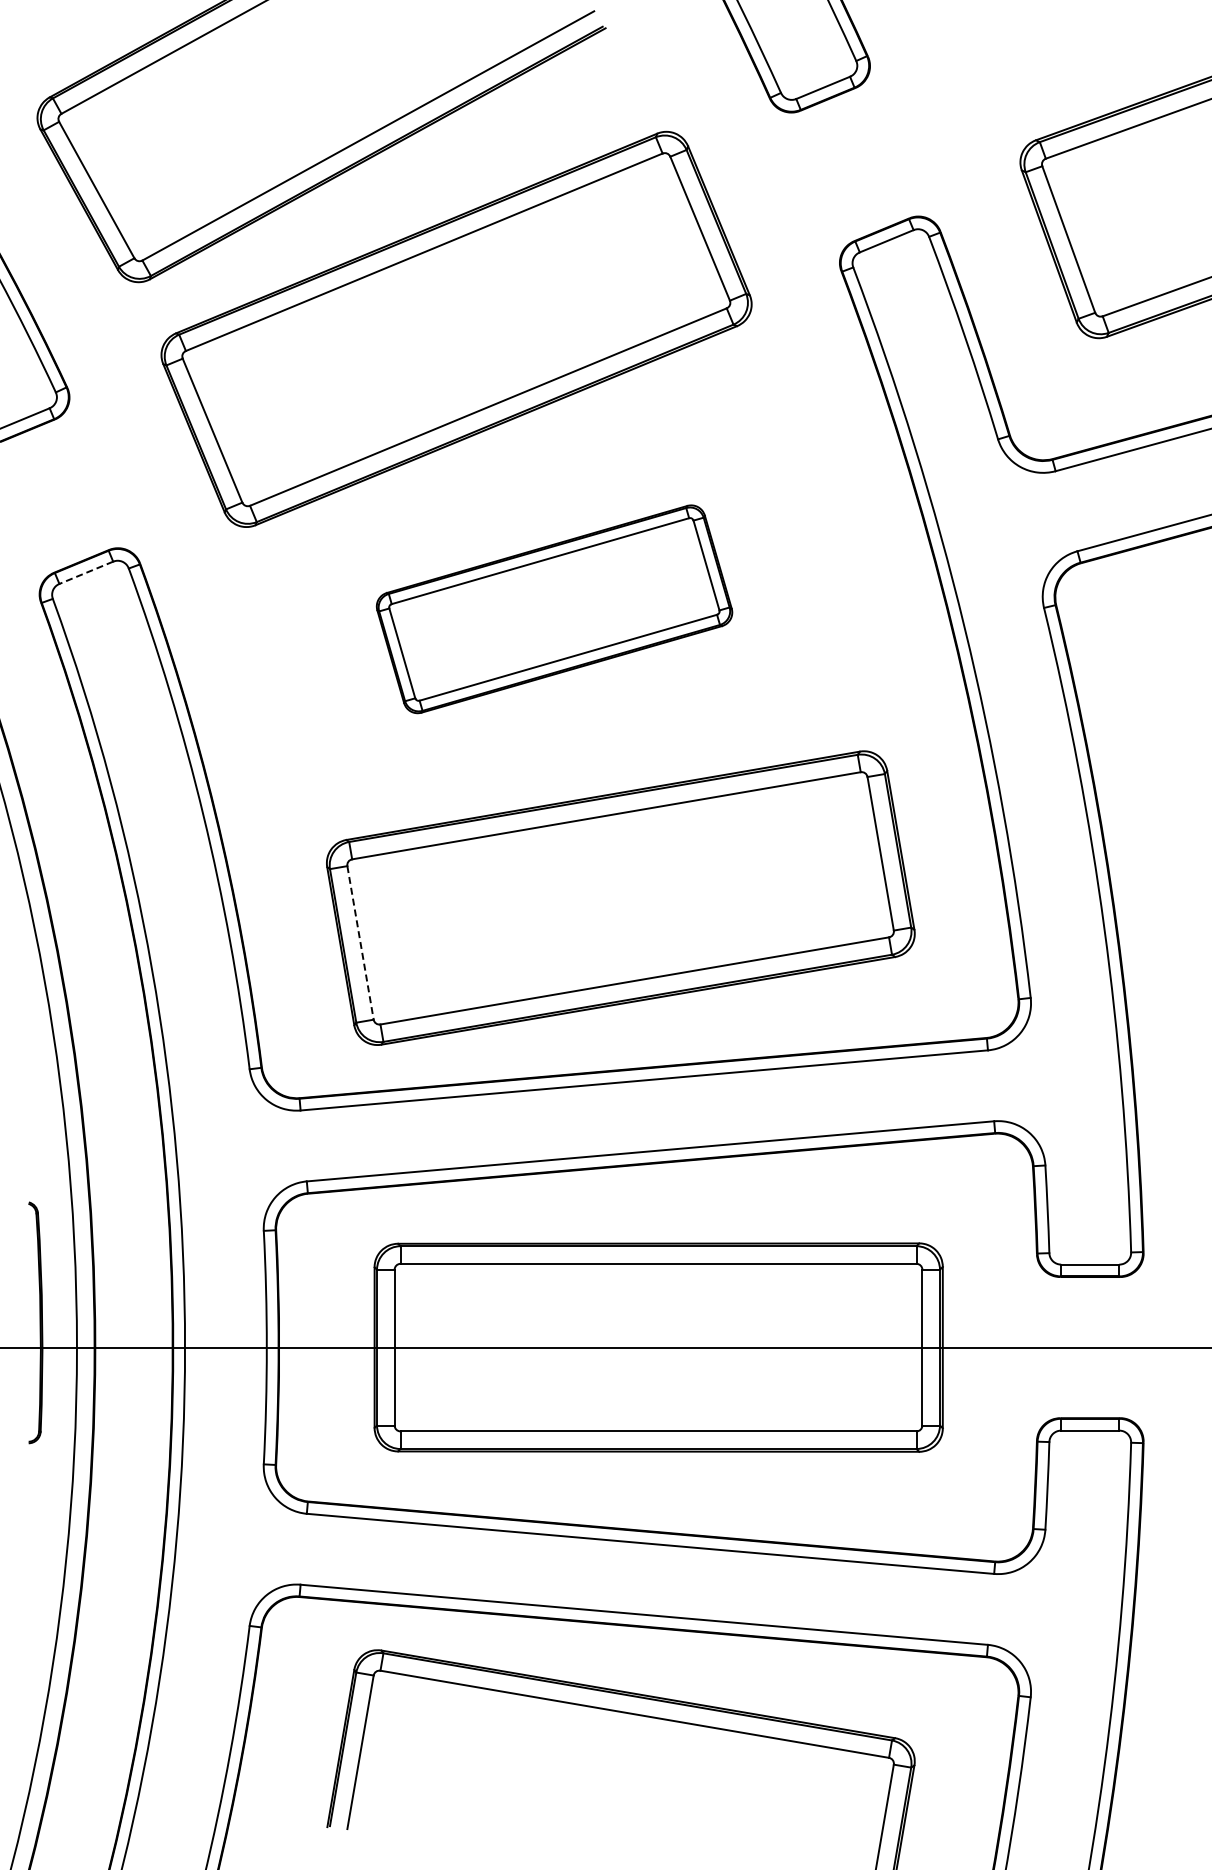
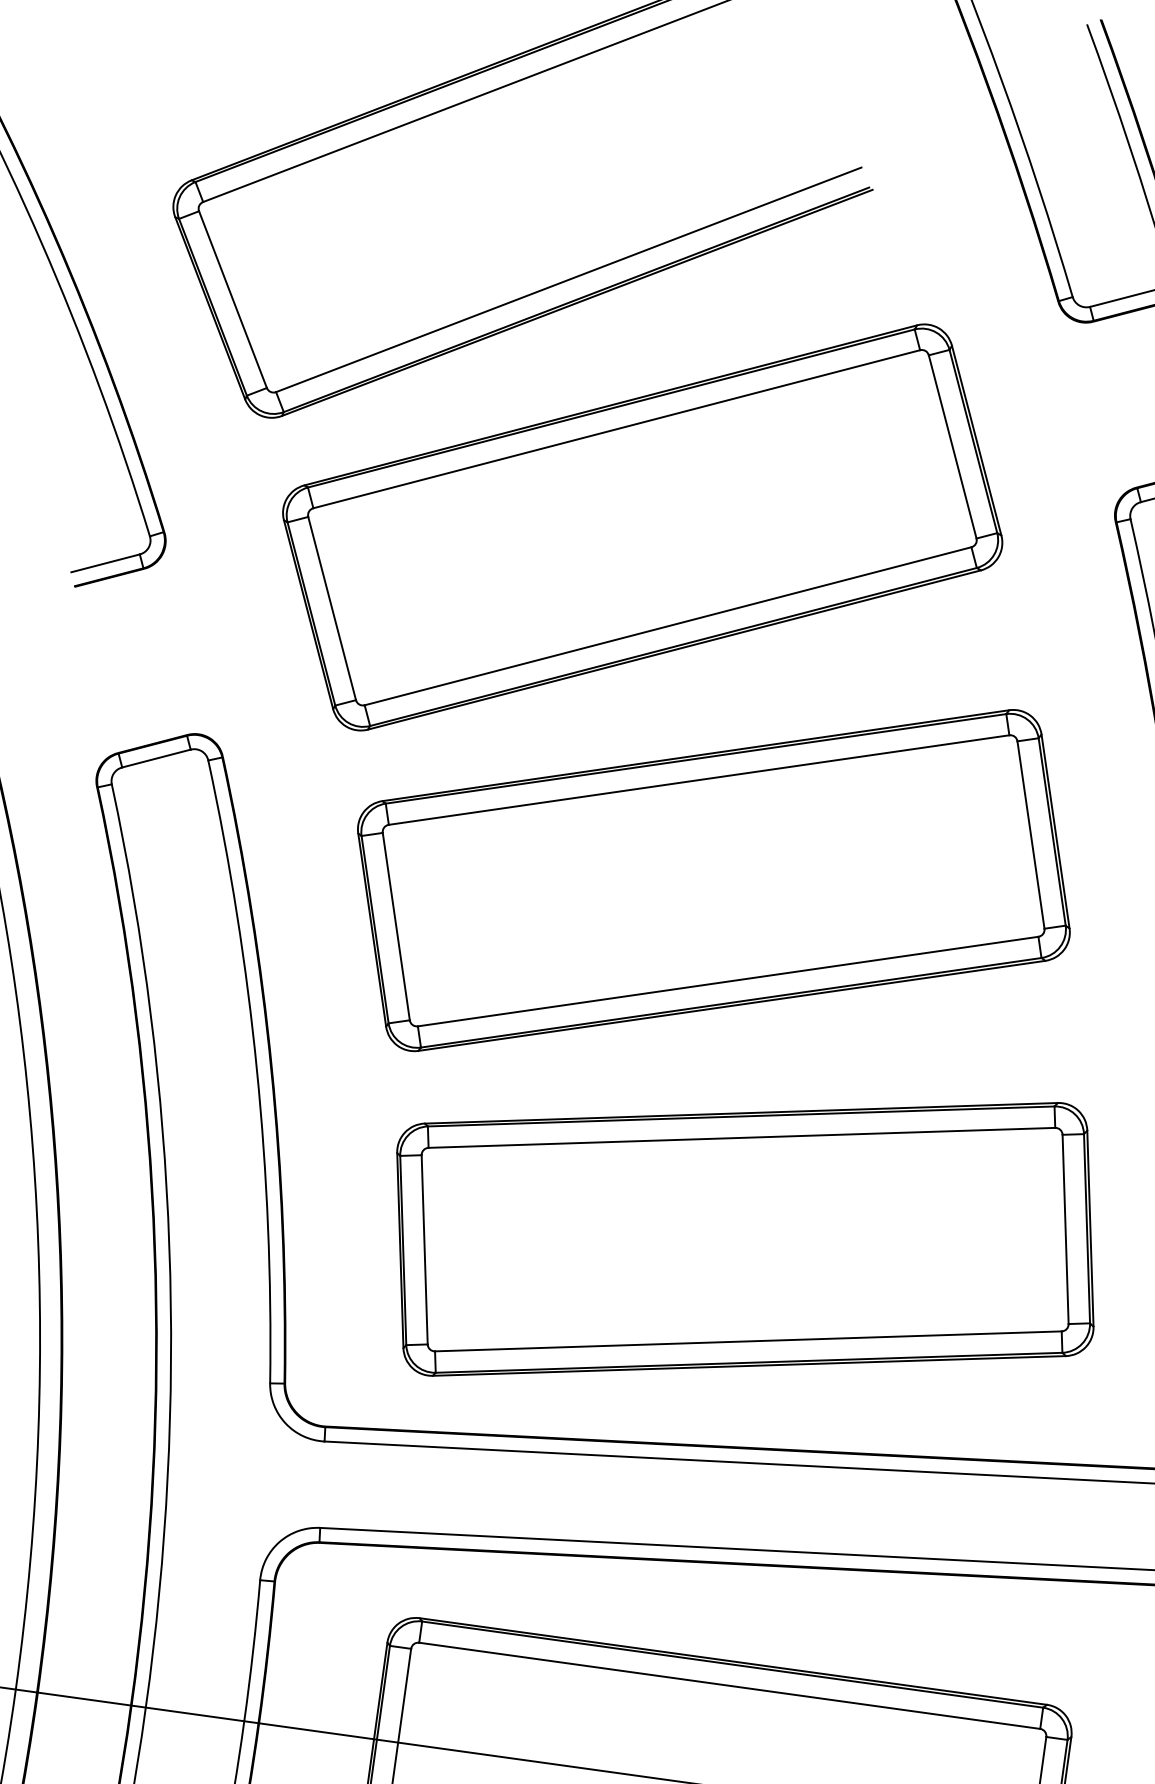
line: (85, 572) -> (155, 758), dashed -> solid
part: (554, 609) -> (713, 880), size x1.67
line: (360, 942) -> (424, 1249), dashed -> solid

